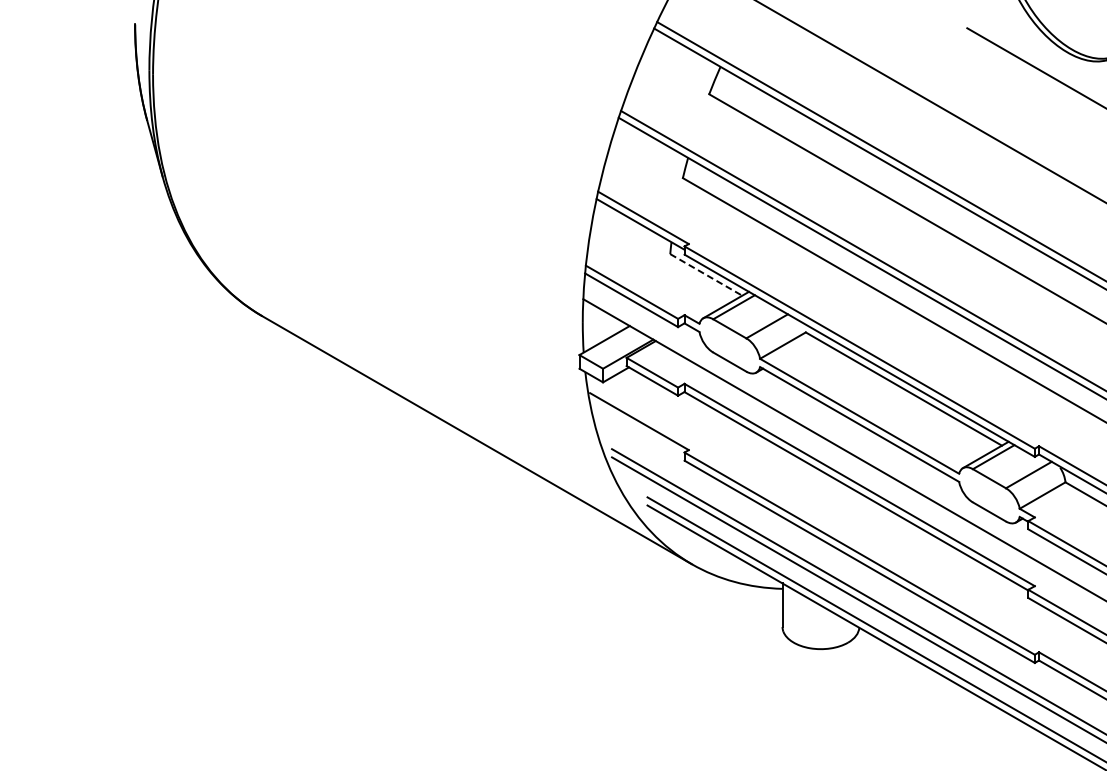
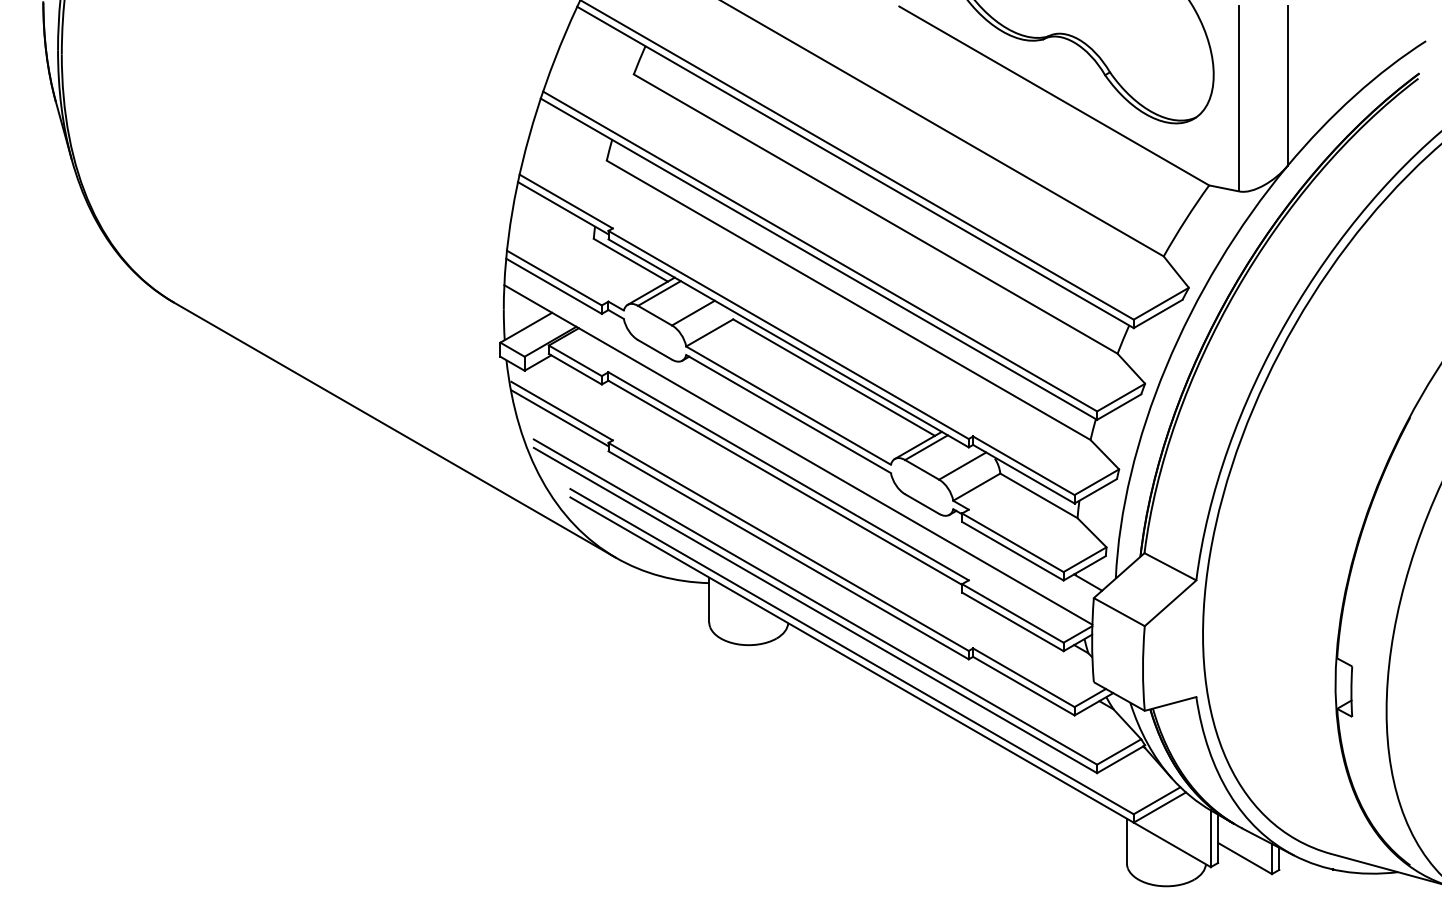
line: (705, 275) -> (630, 260), dashed -> solid
line: (636, 428) -> (559, 418), added

